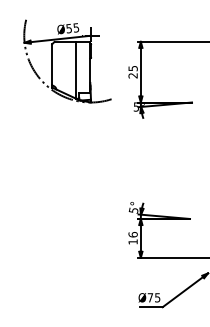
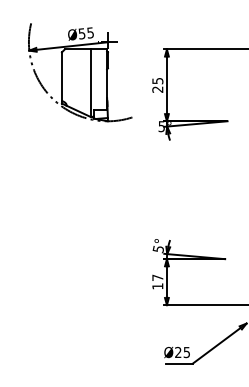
text: (132, 234) -> (157, 277), 16 -> 17
text: (150, 297) -> (178, 352), Ø75 -> Ø25

